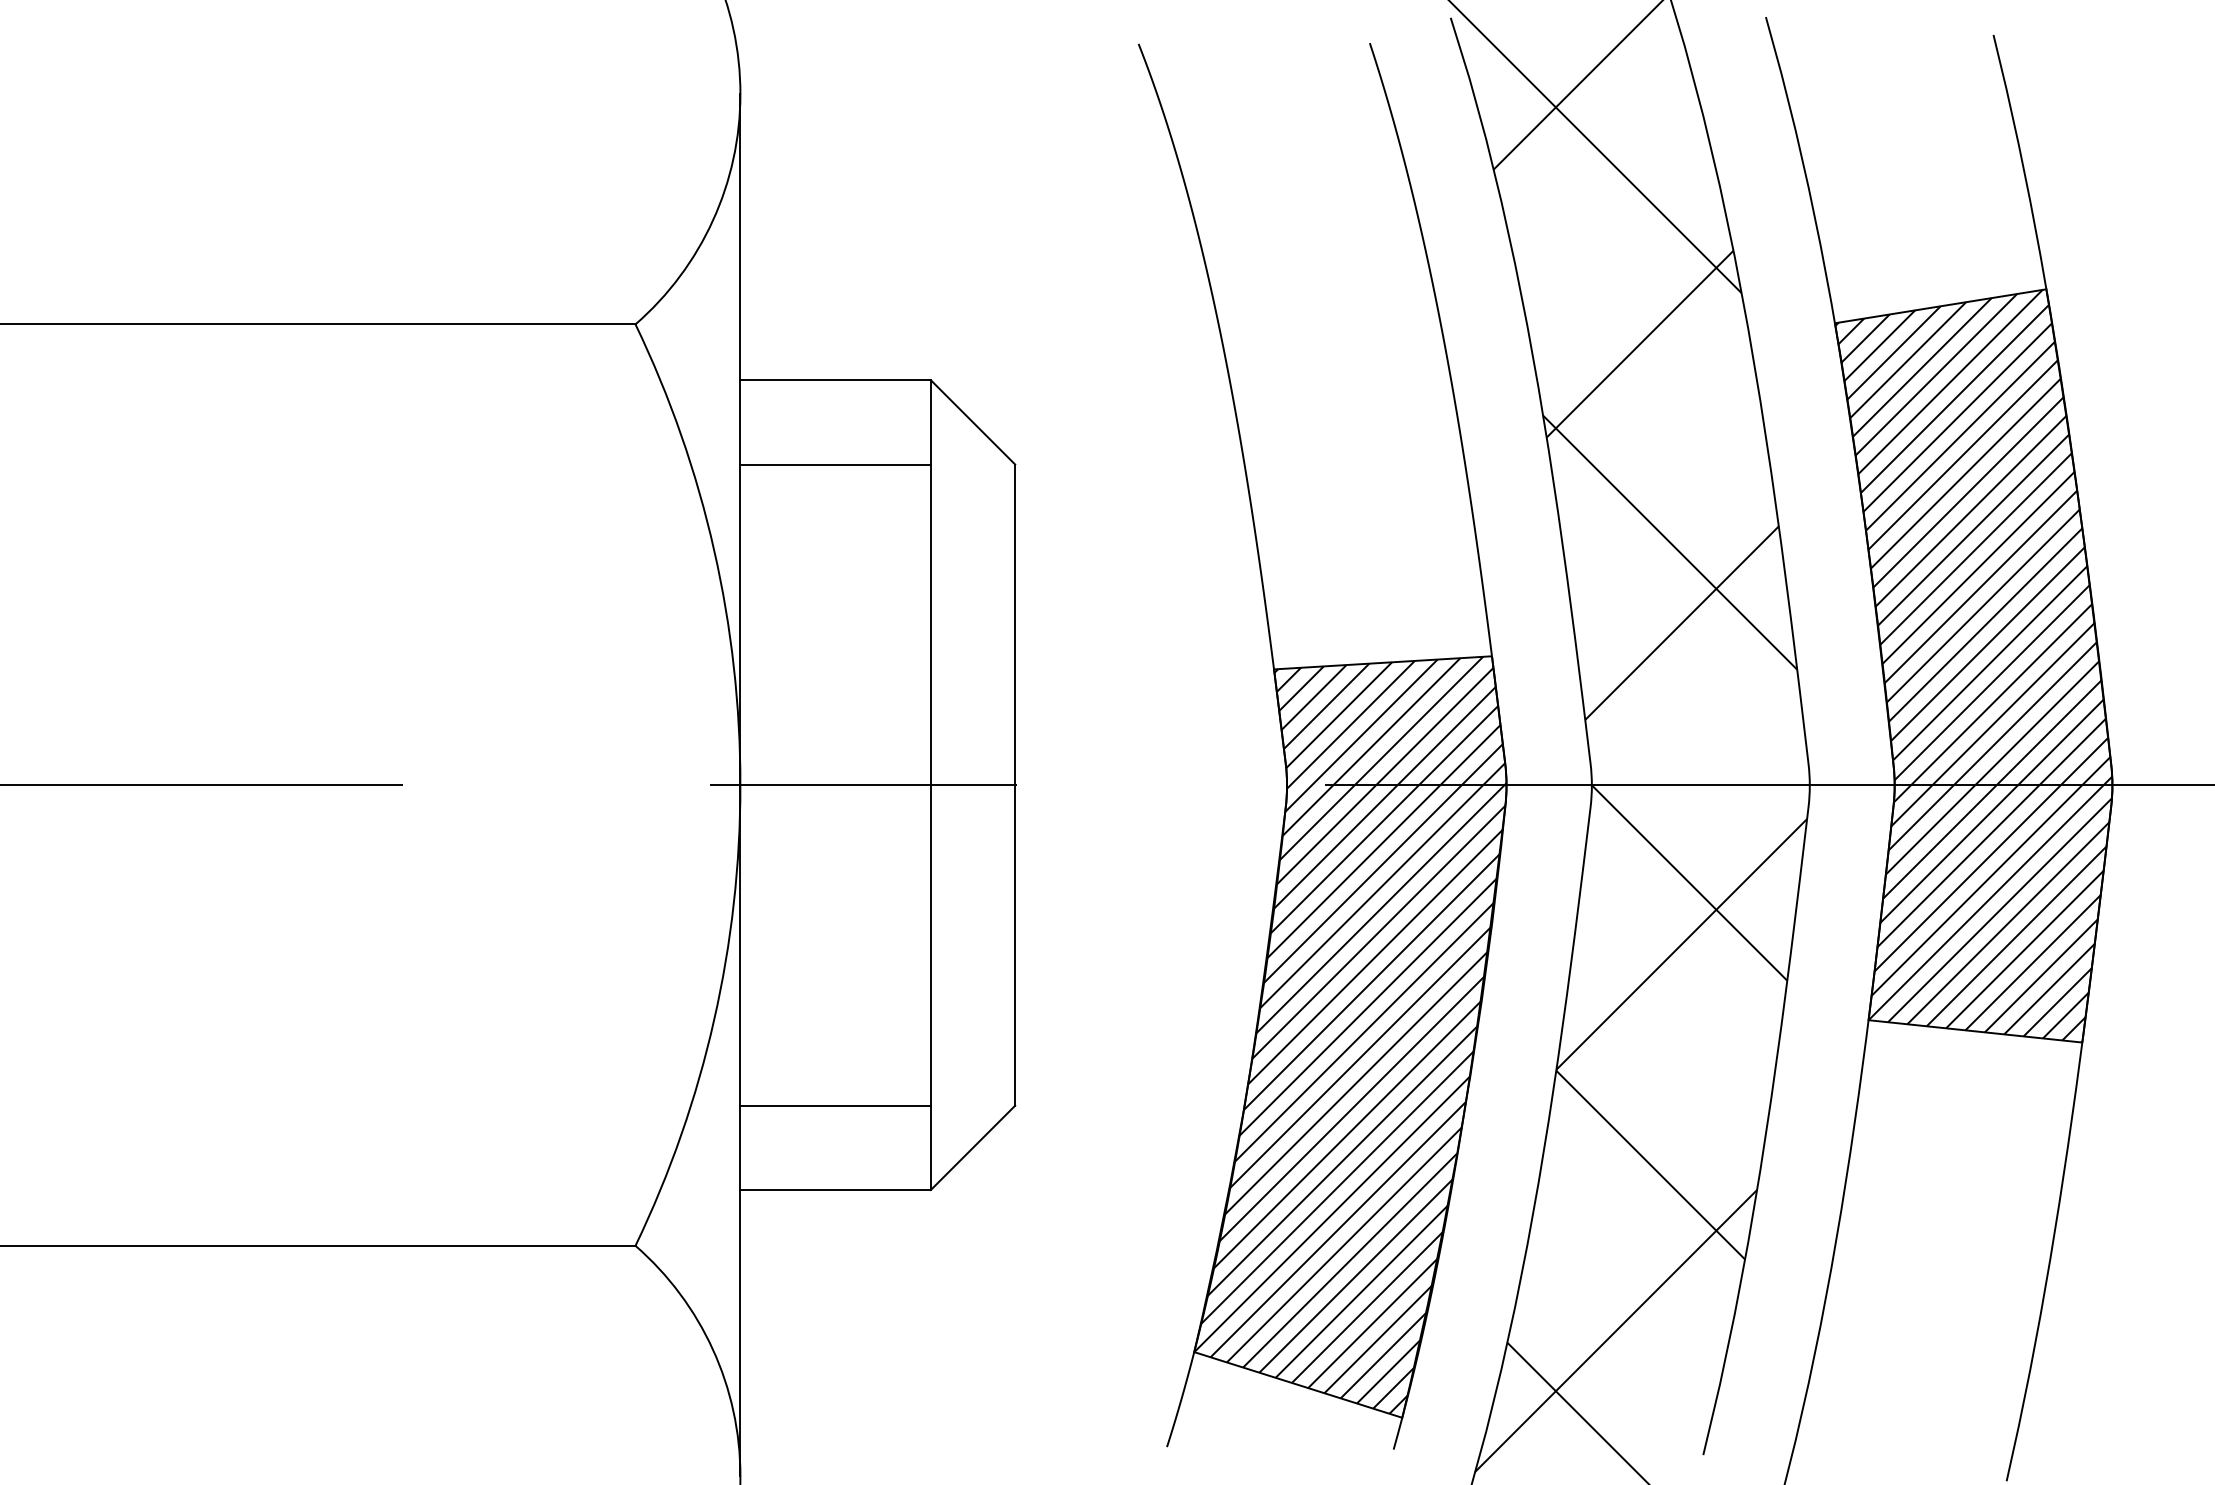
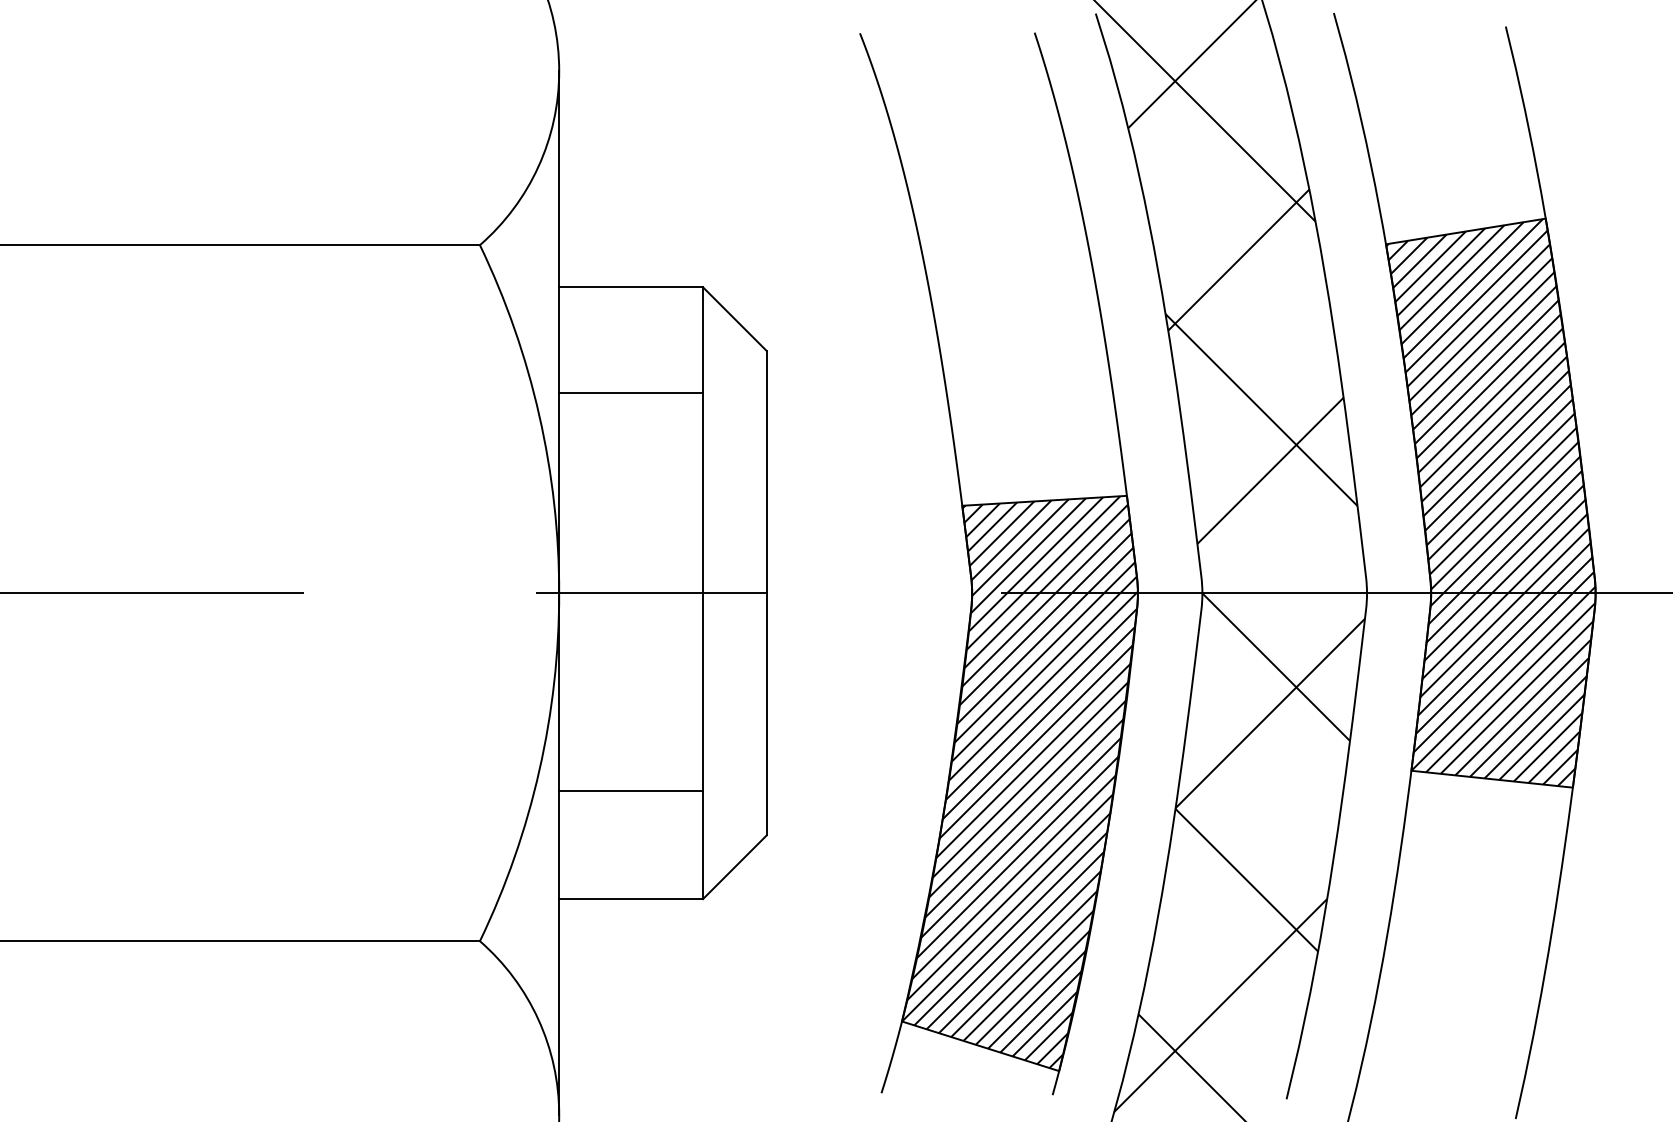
line: (835, 464) -> (631, 393), moved
line: (835, 1105) -> (631, 790), moved

